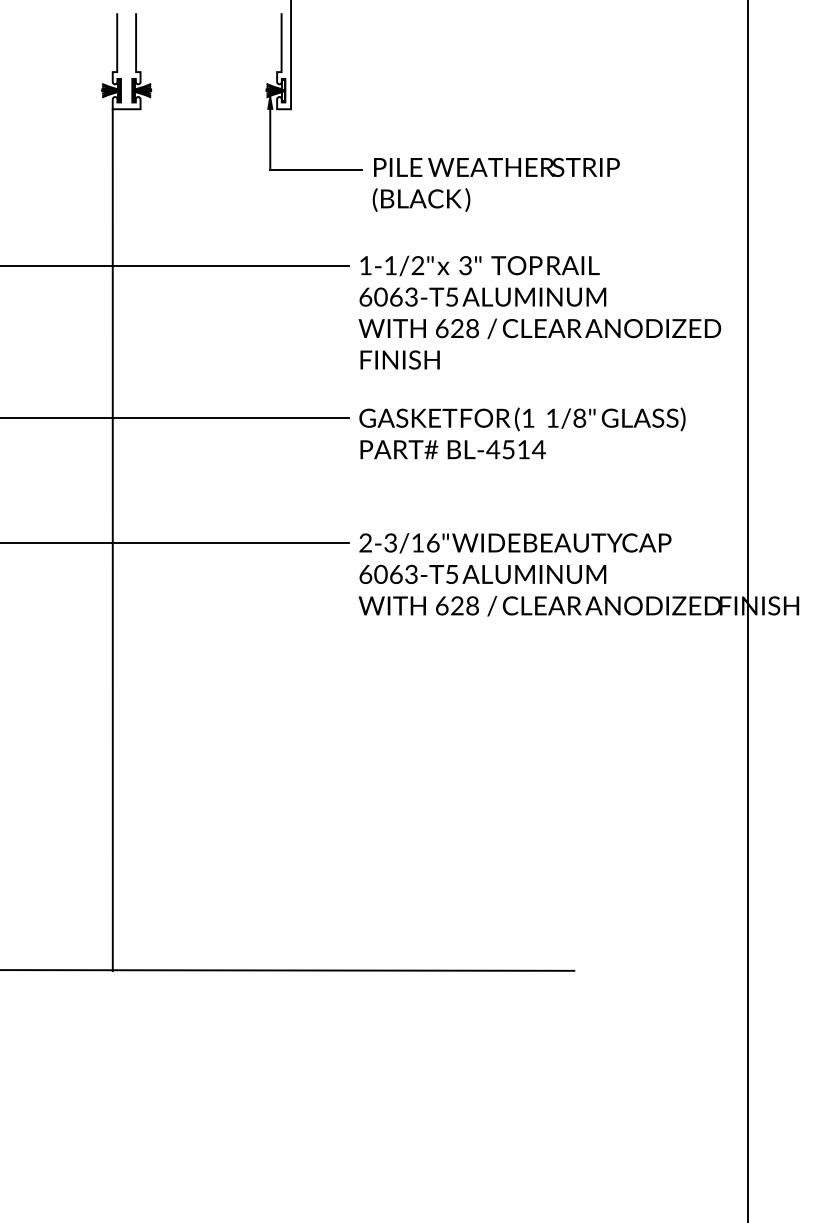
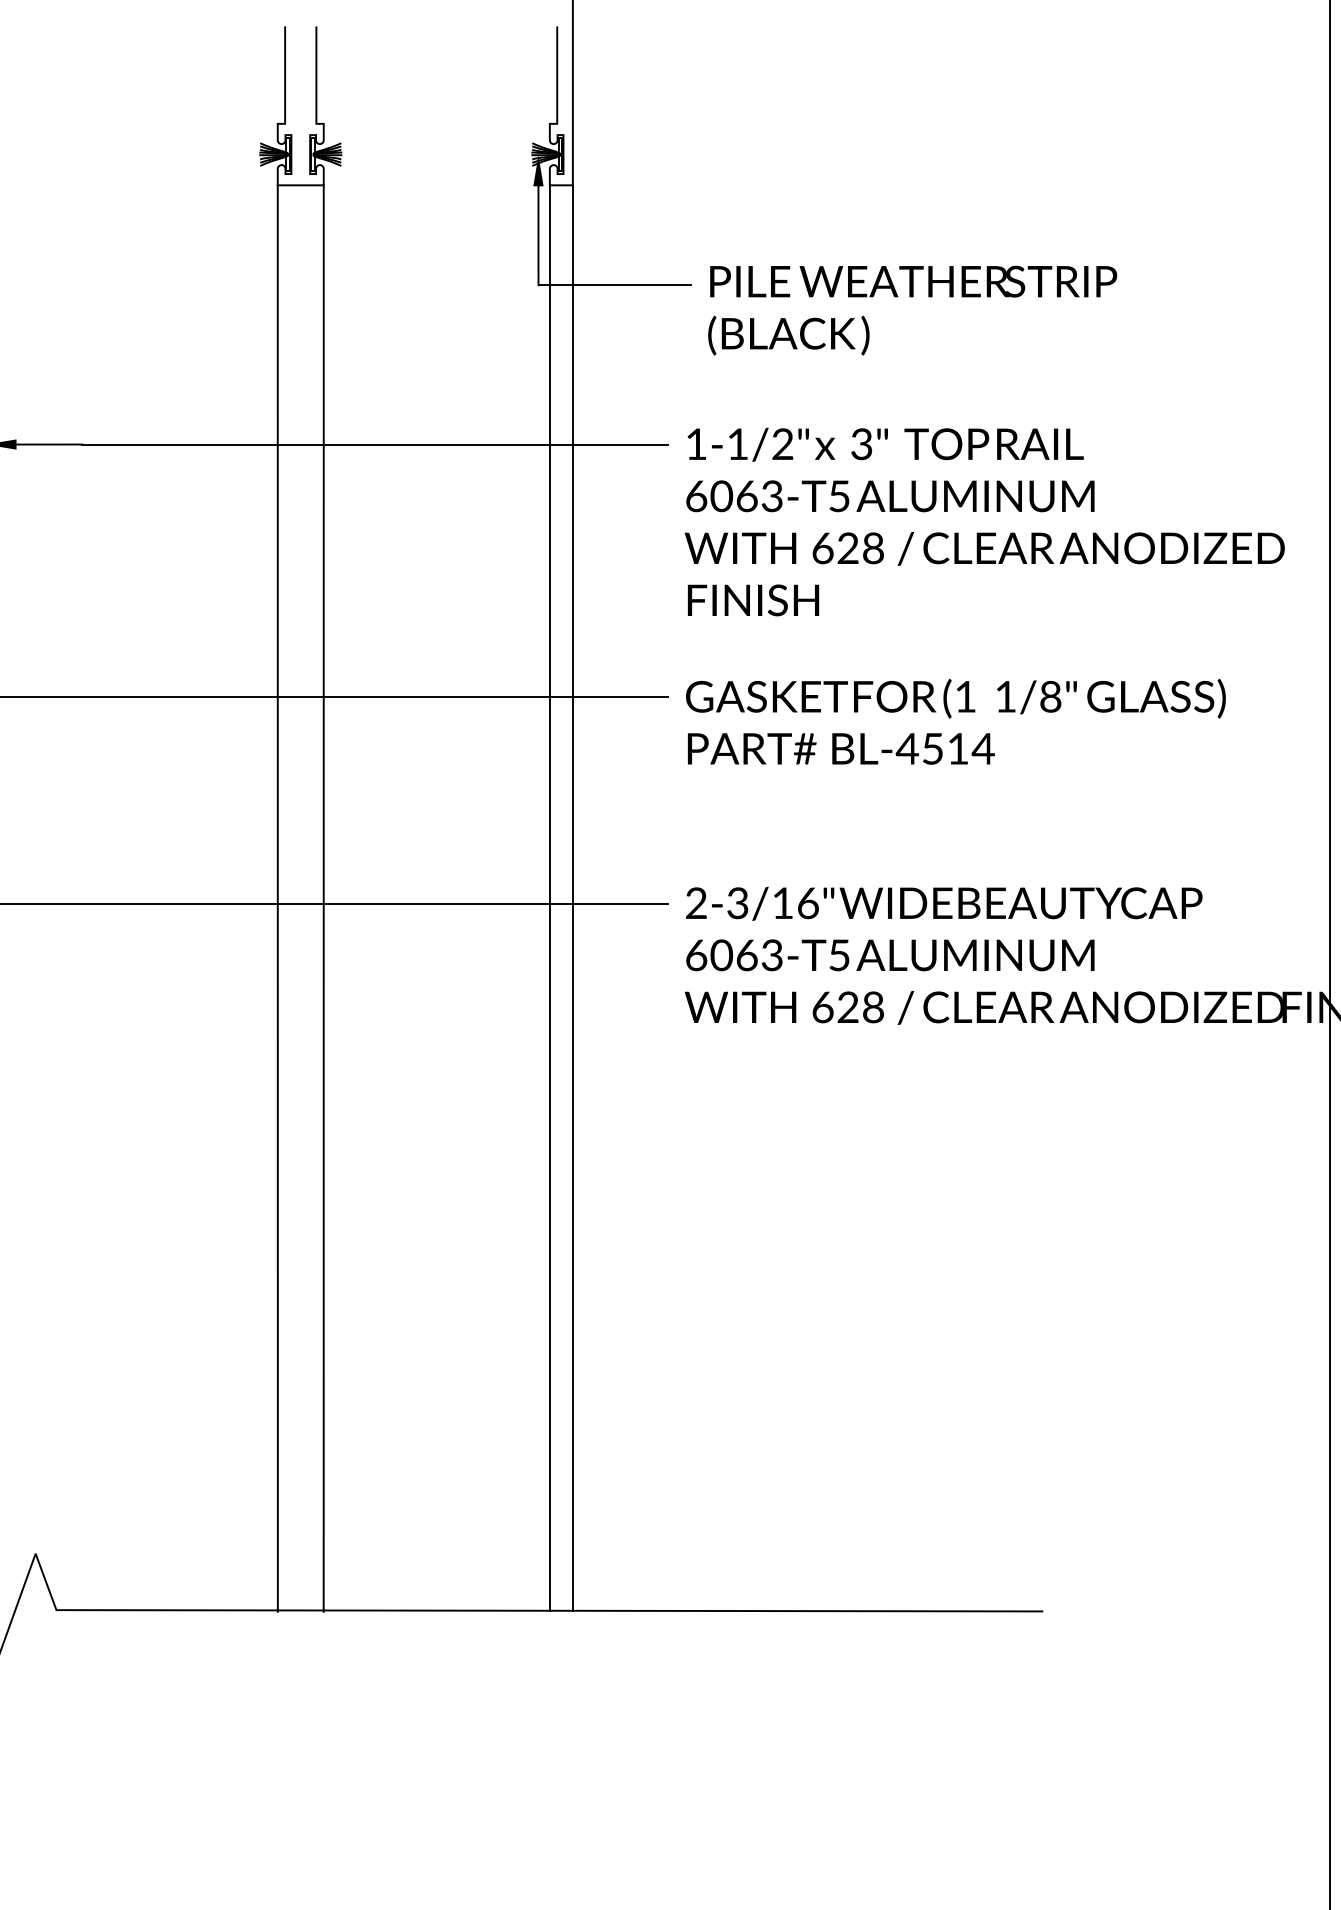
line: (277, 539) -> (550, 897), added
line: (291, 539) -> (573, 897), added
line: (140, 540) -> (323, 899), added

